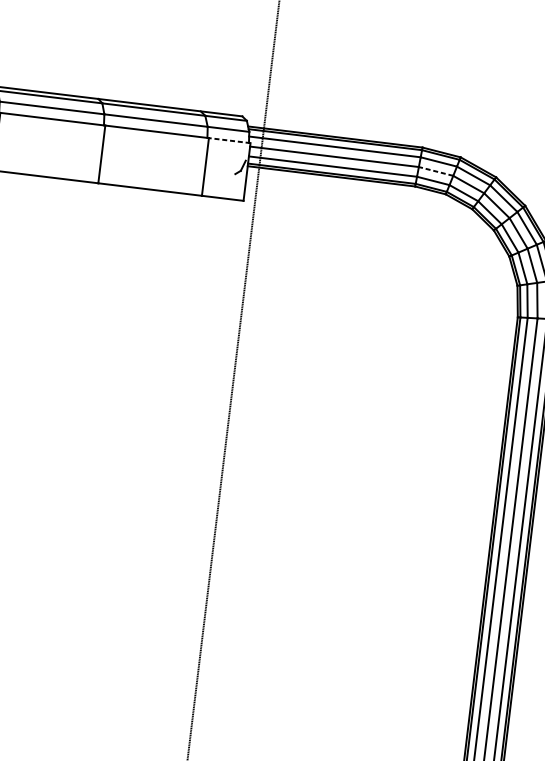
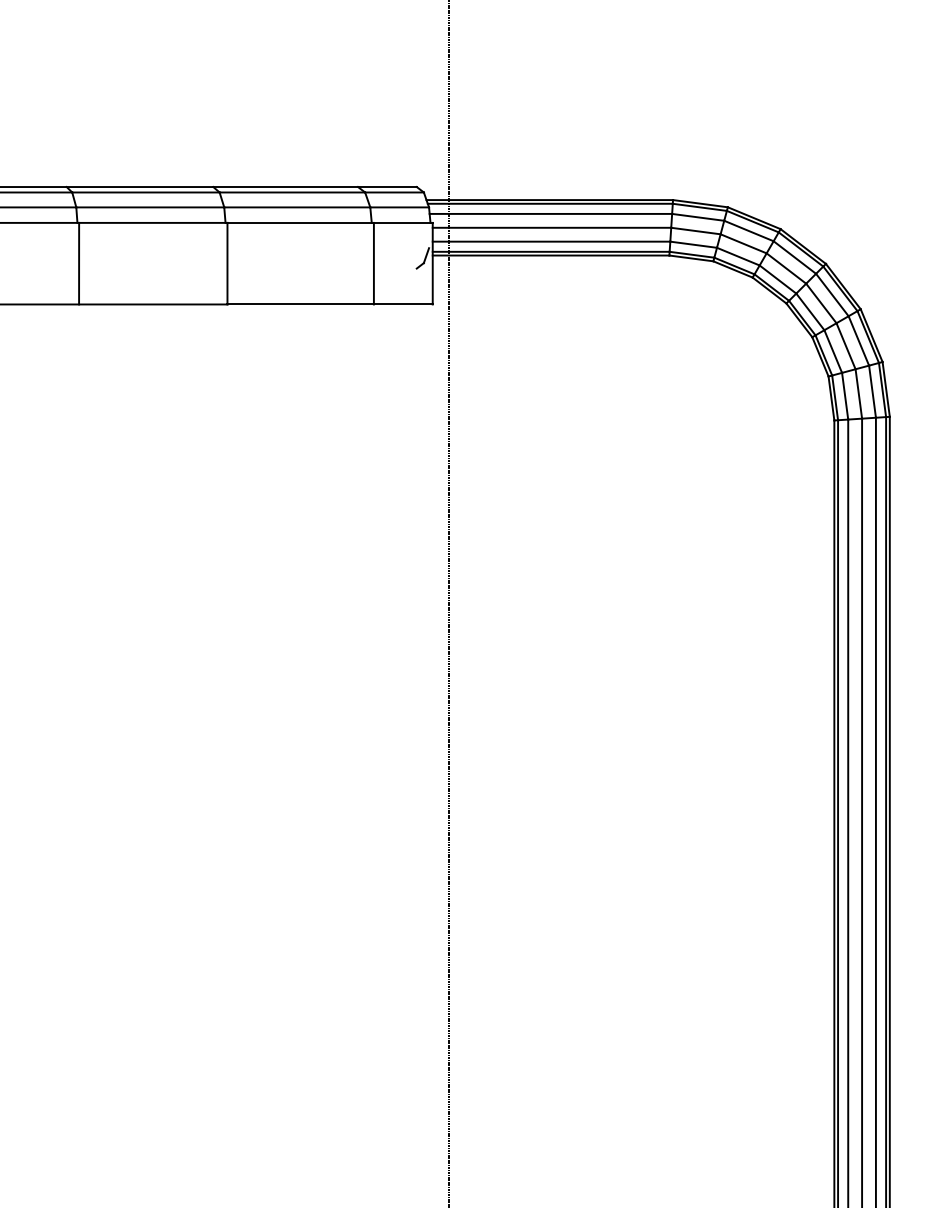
line: (229, 140) -> (402, 222), dashed -> solid
line: (435, 171) -> (695, 231), dashed -> solid

